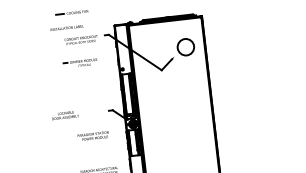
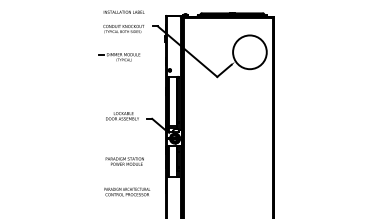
text: (66, 27) -> (123, 11), moved
circle: (185, 47) -> (249, 52), size x1.67
text: (65, 115) -> (122, 116), moved
text: (93, 136) -> (124, 161), moved

